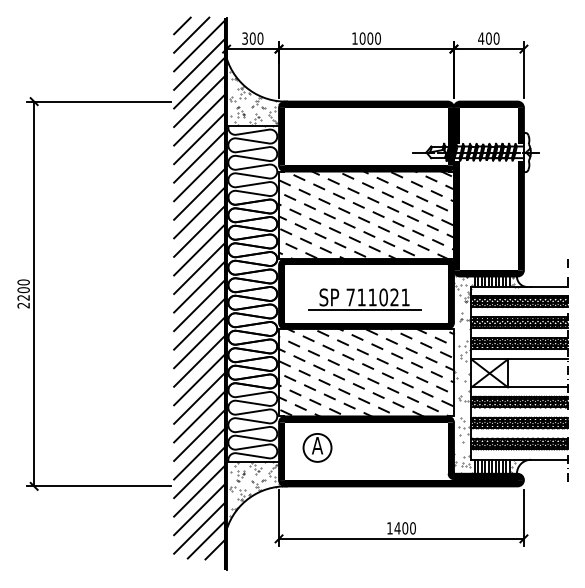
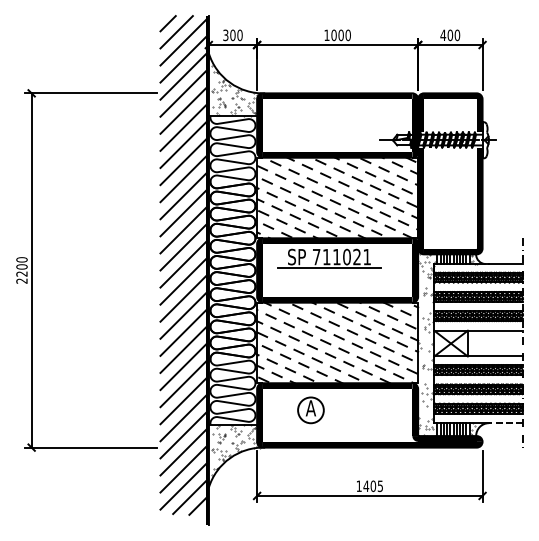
part: (364, 299) -> (329, 258), moved
part: (317, 447) -> (310, 409), moved
line: (548, 459) -> (505, 422), solid -> dashed
text: (412, 528) -> (379, 486), 1400 -> 1405

